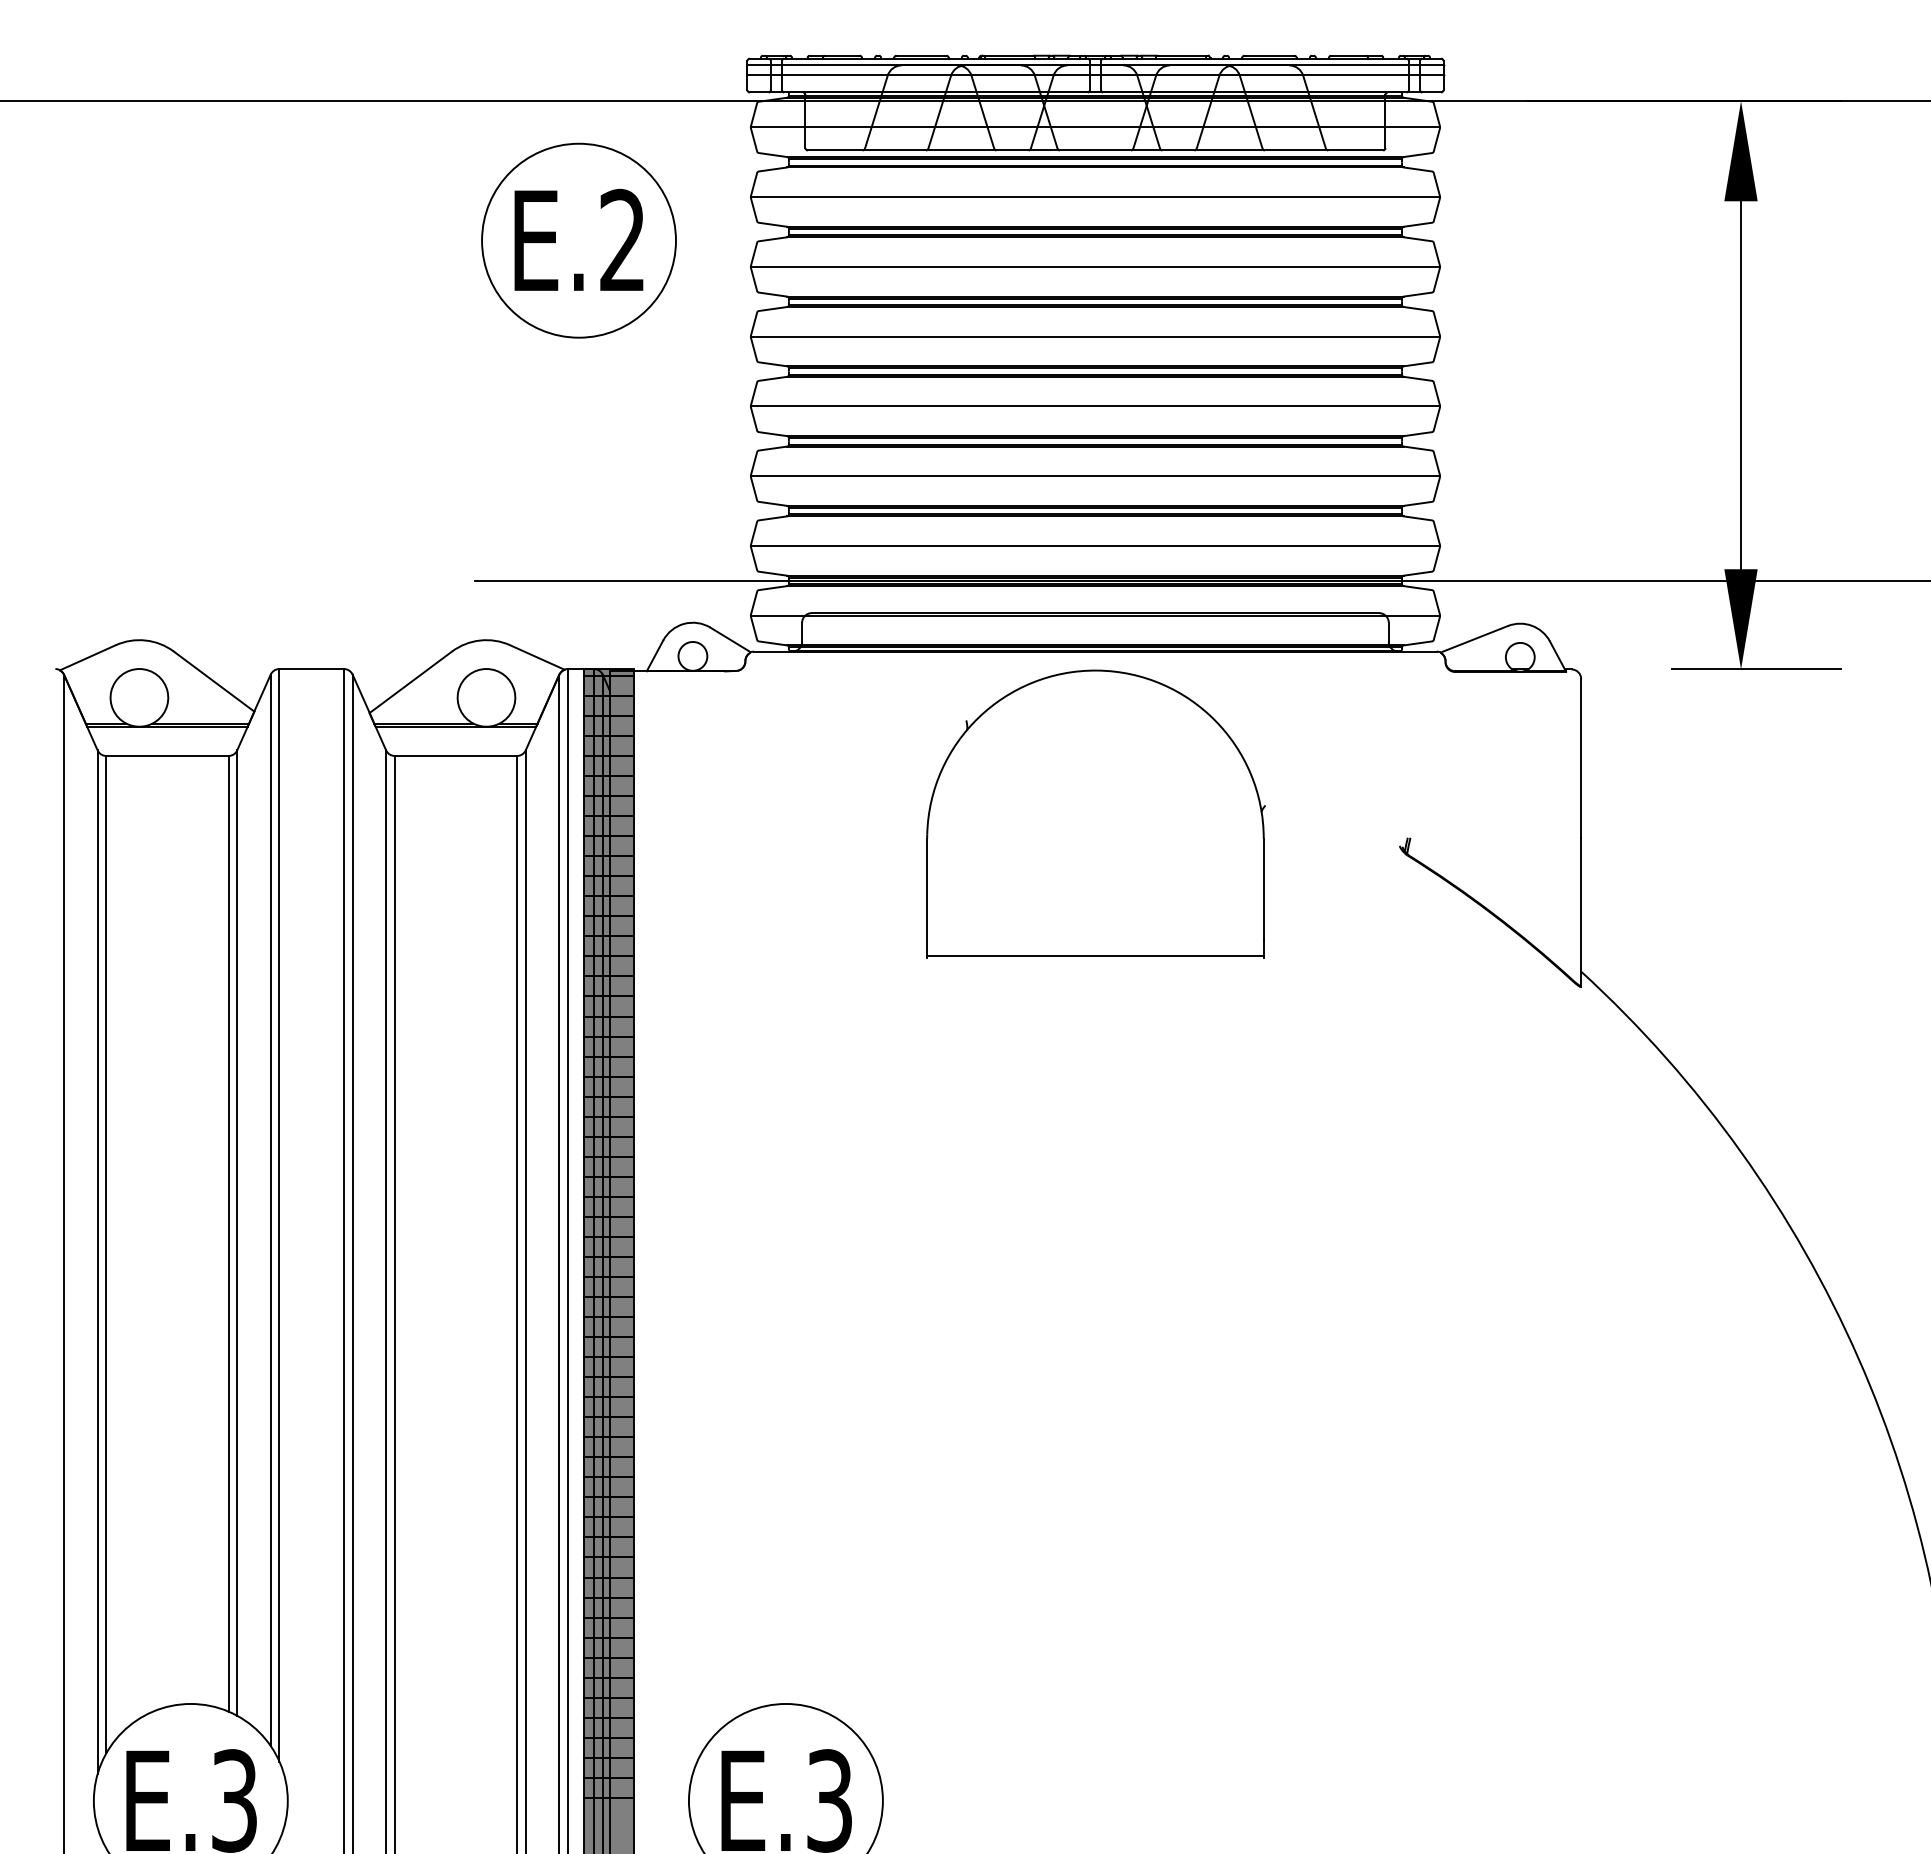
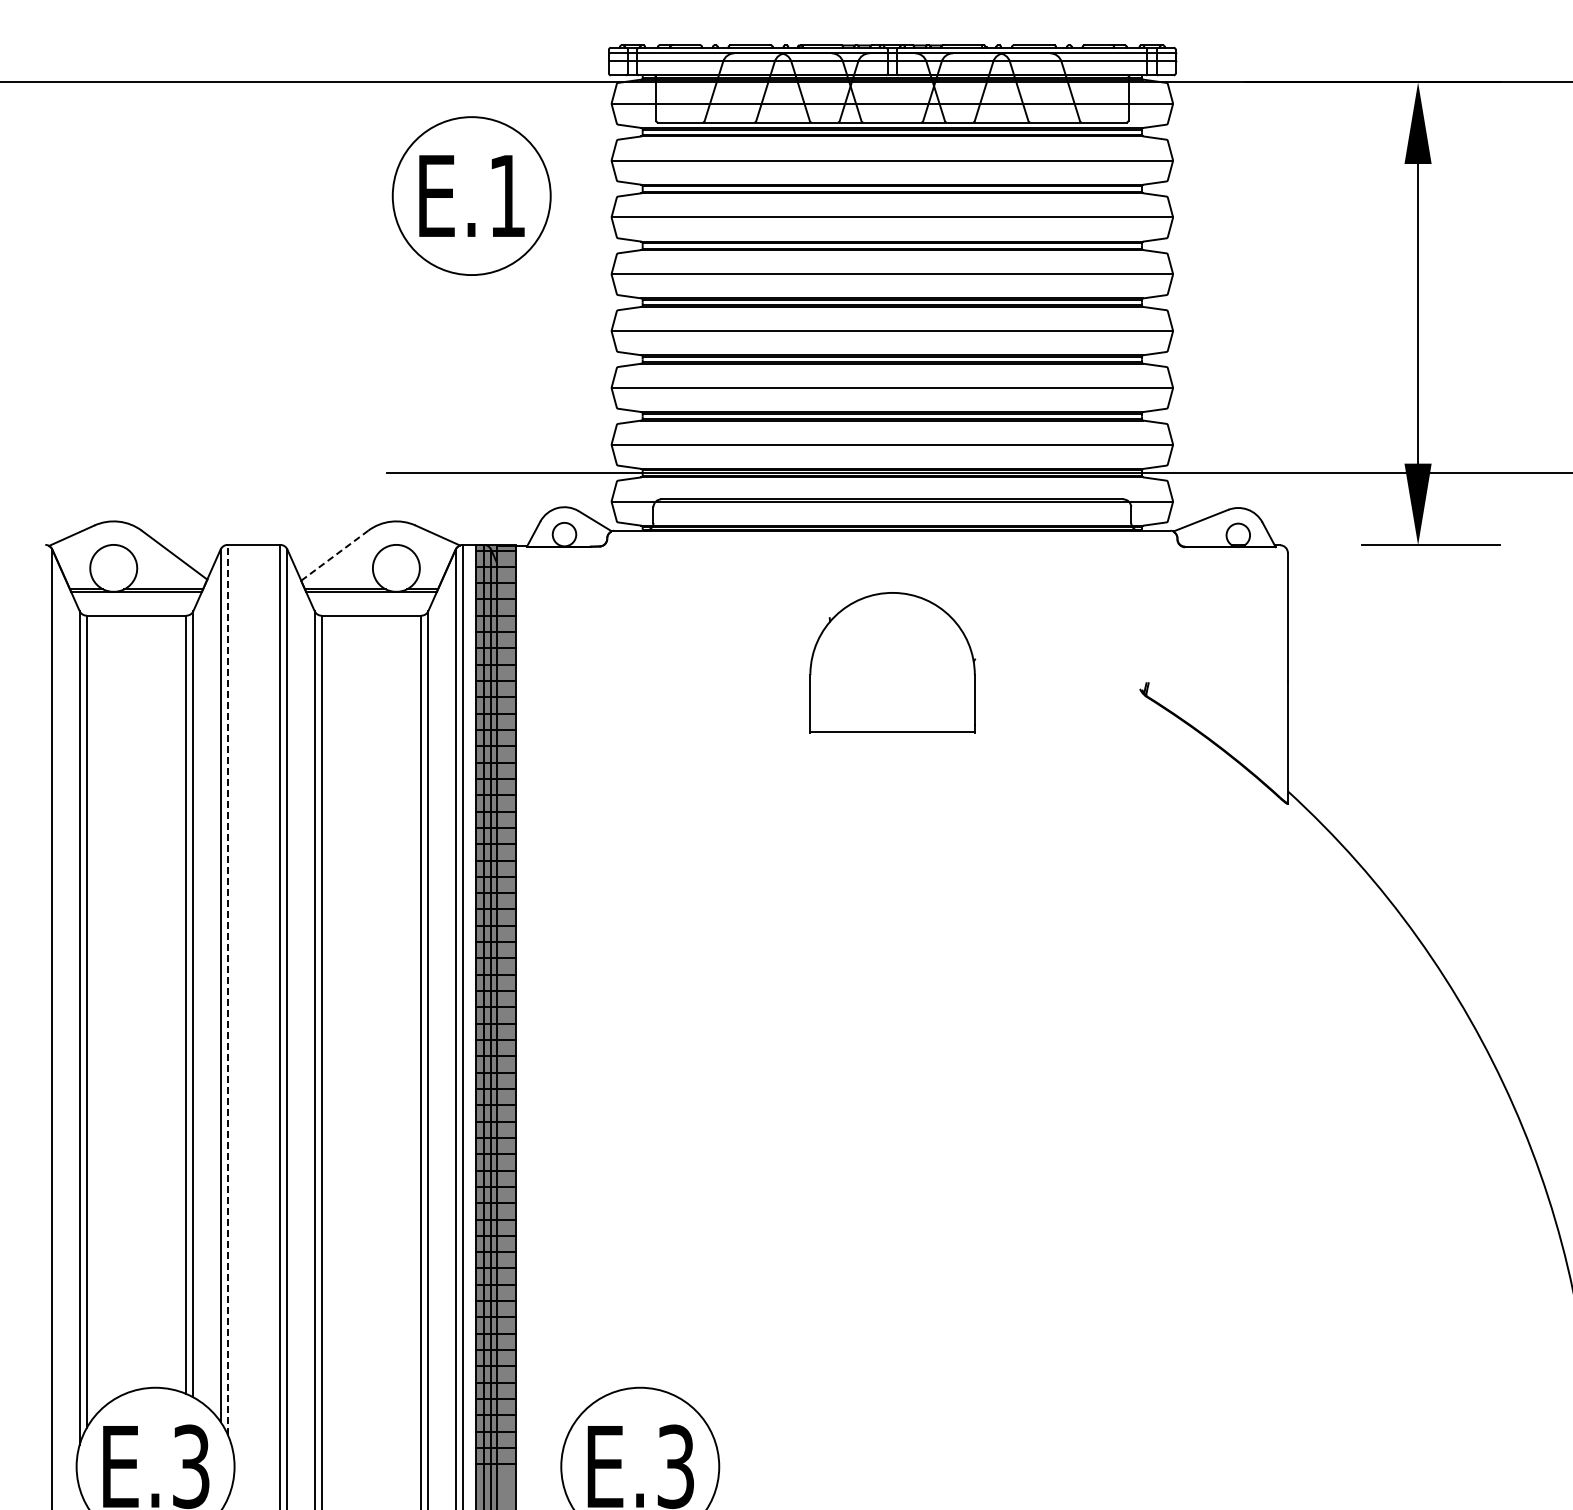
text: (621, 238) -> (506, 194), E.2 -> E.1
line: (410, 682) -> (334, 555), solid -> dashed
part: (1095, 813) -> (892, 662), size x0.6
line: (279, 1214) -> (227, 989), solid -> dashed

